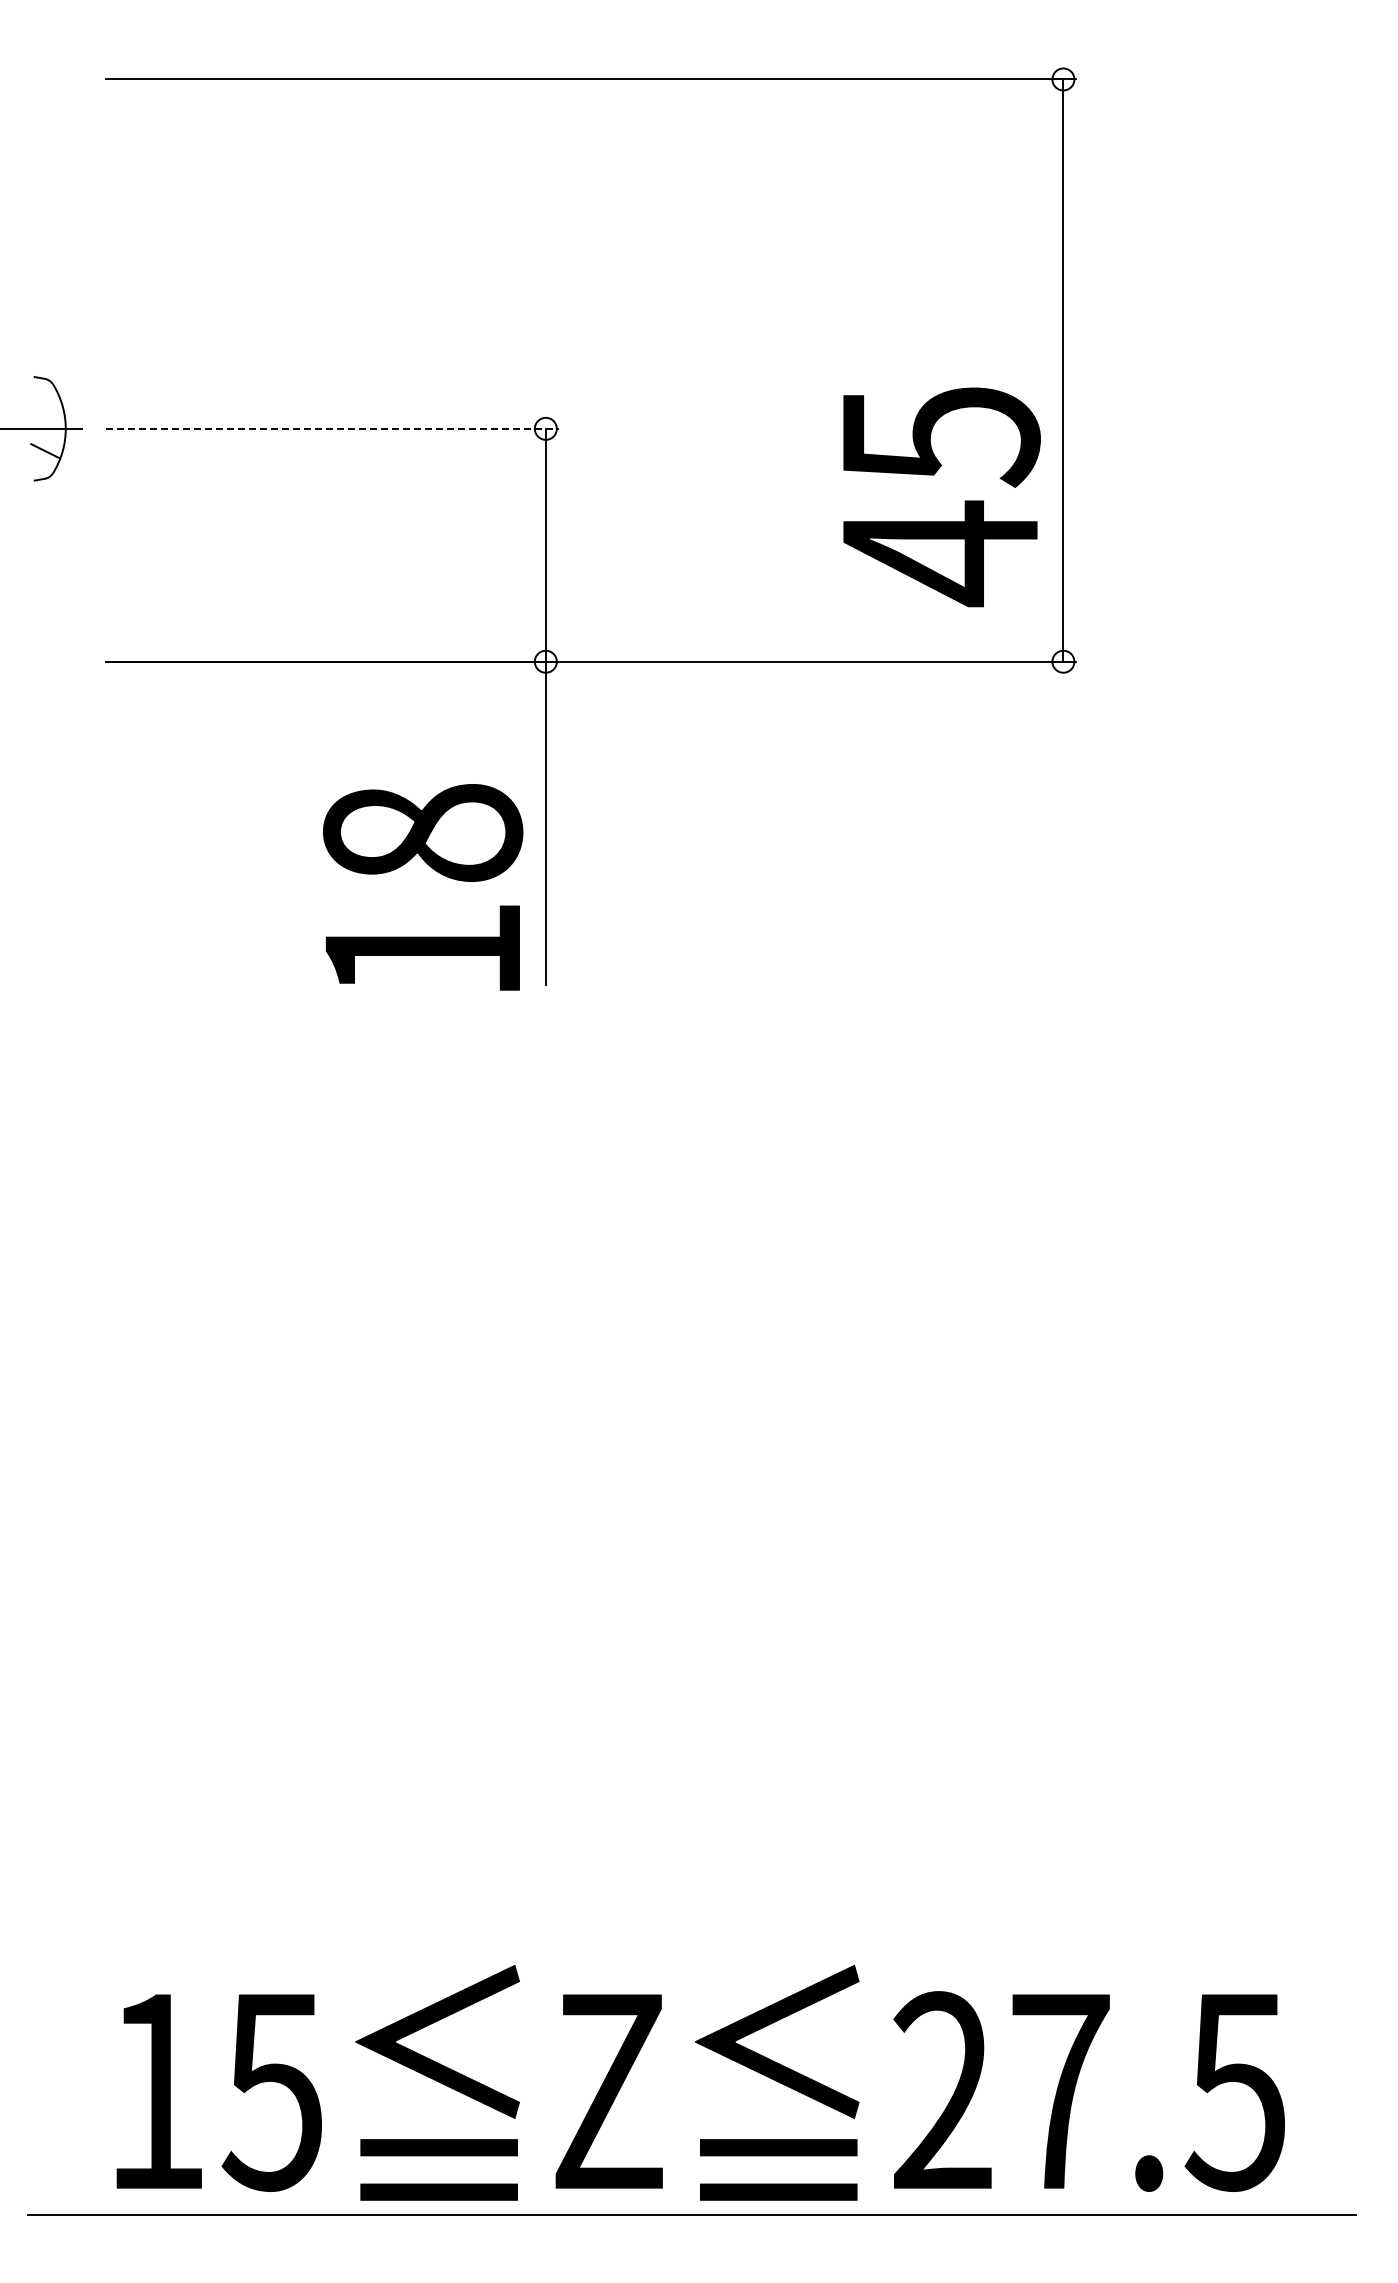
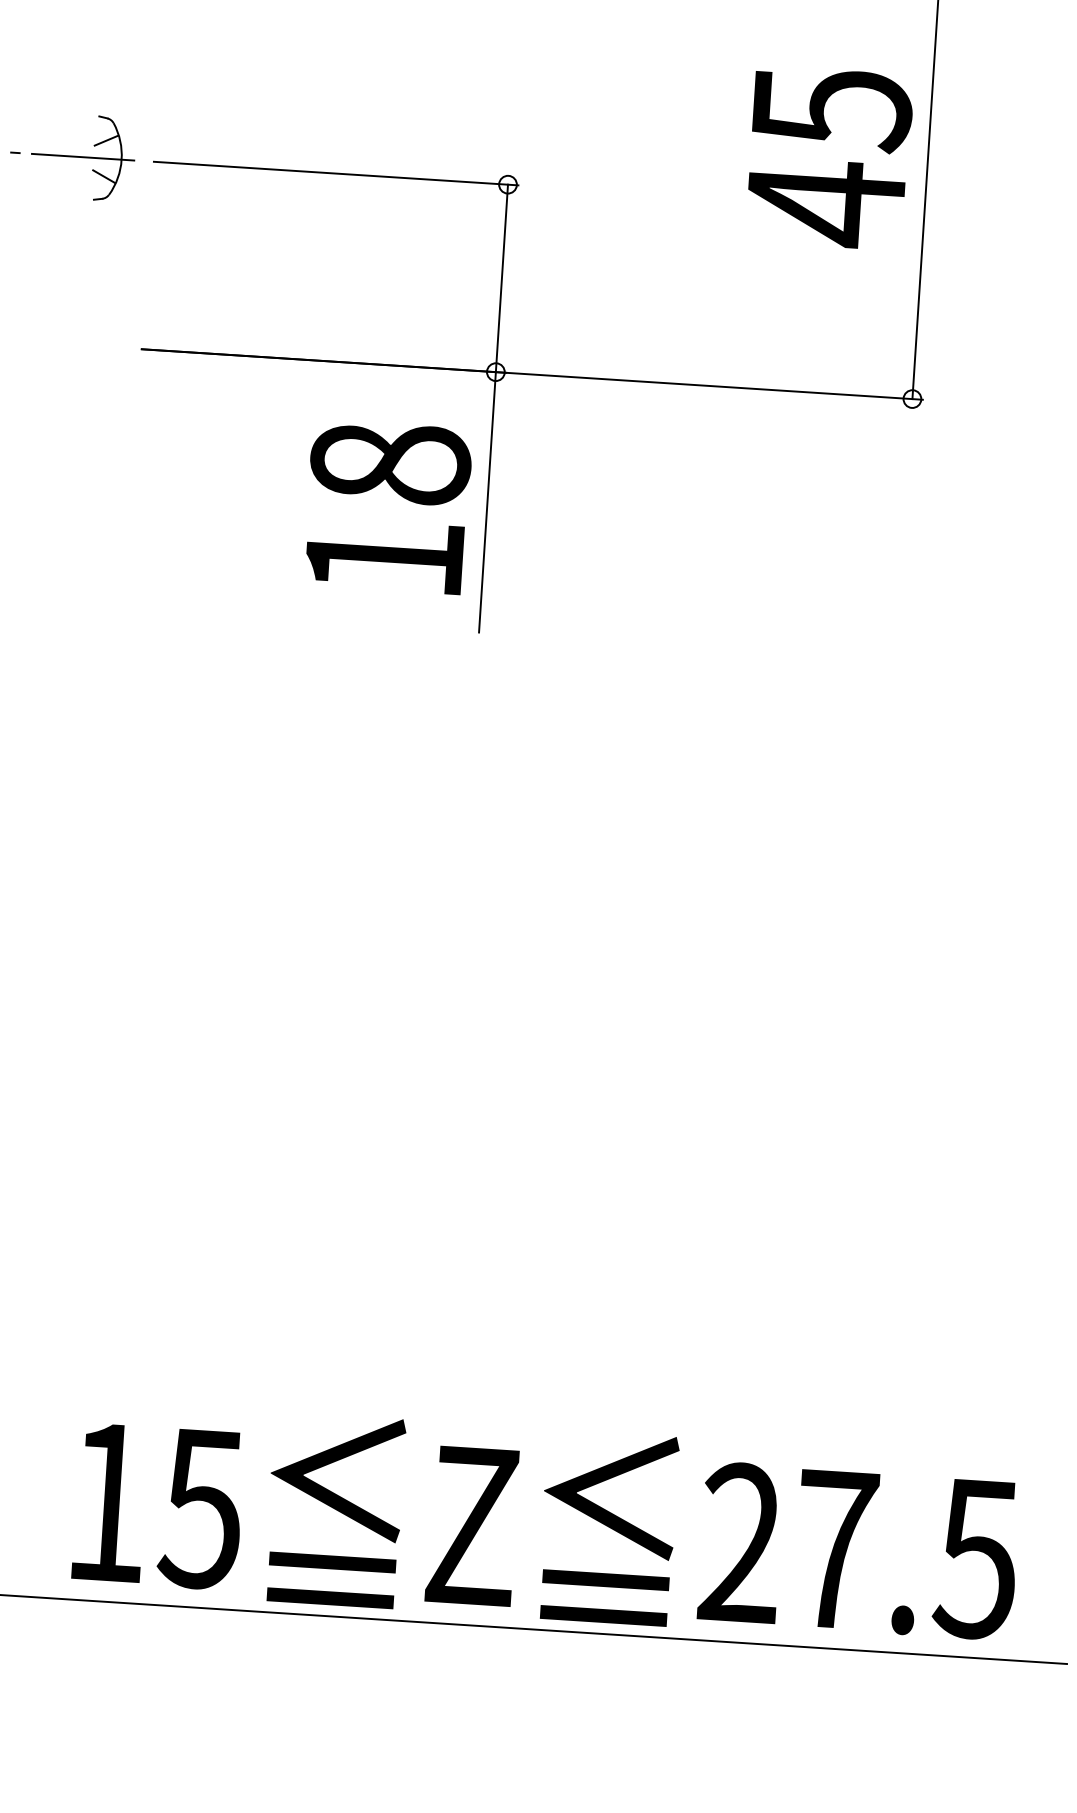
line: (45, 406) -> (106, 140), added
line: (332, 428) -> (336, 173), dashed -> solid
text: (941, 497) -> (829, 158), moved
text: (423, 887) -> (388, 507), moved

